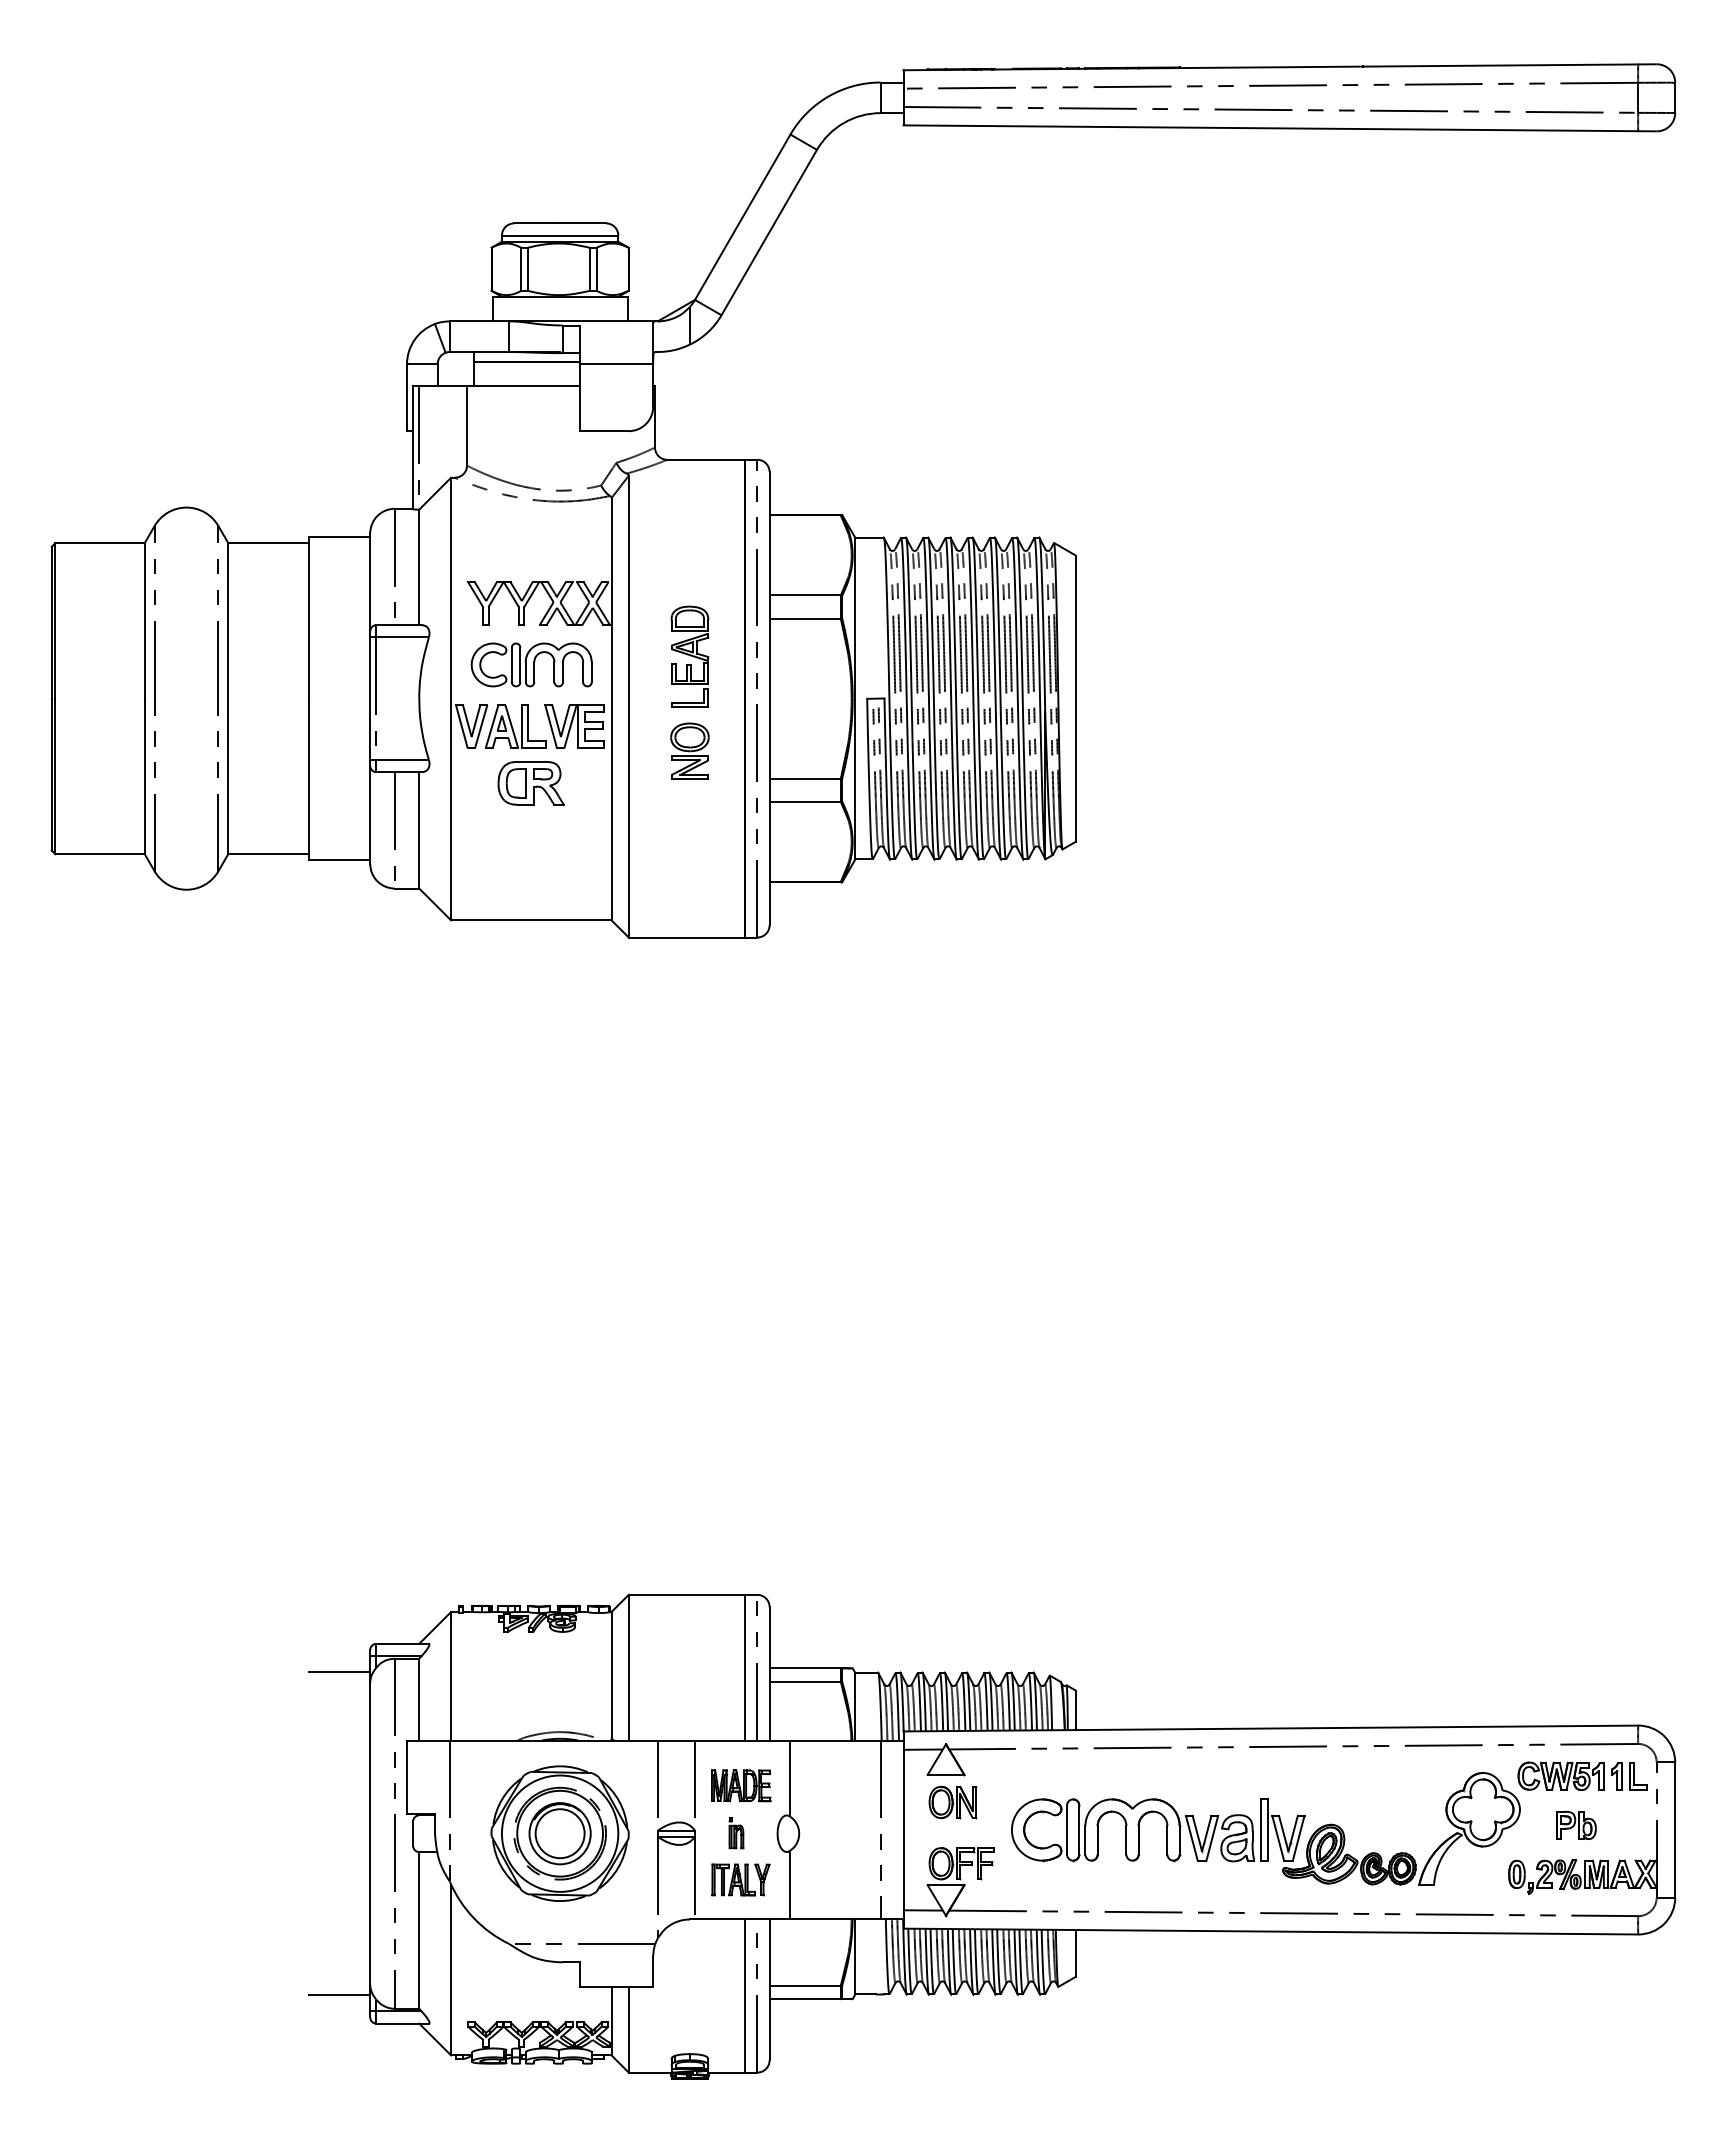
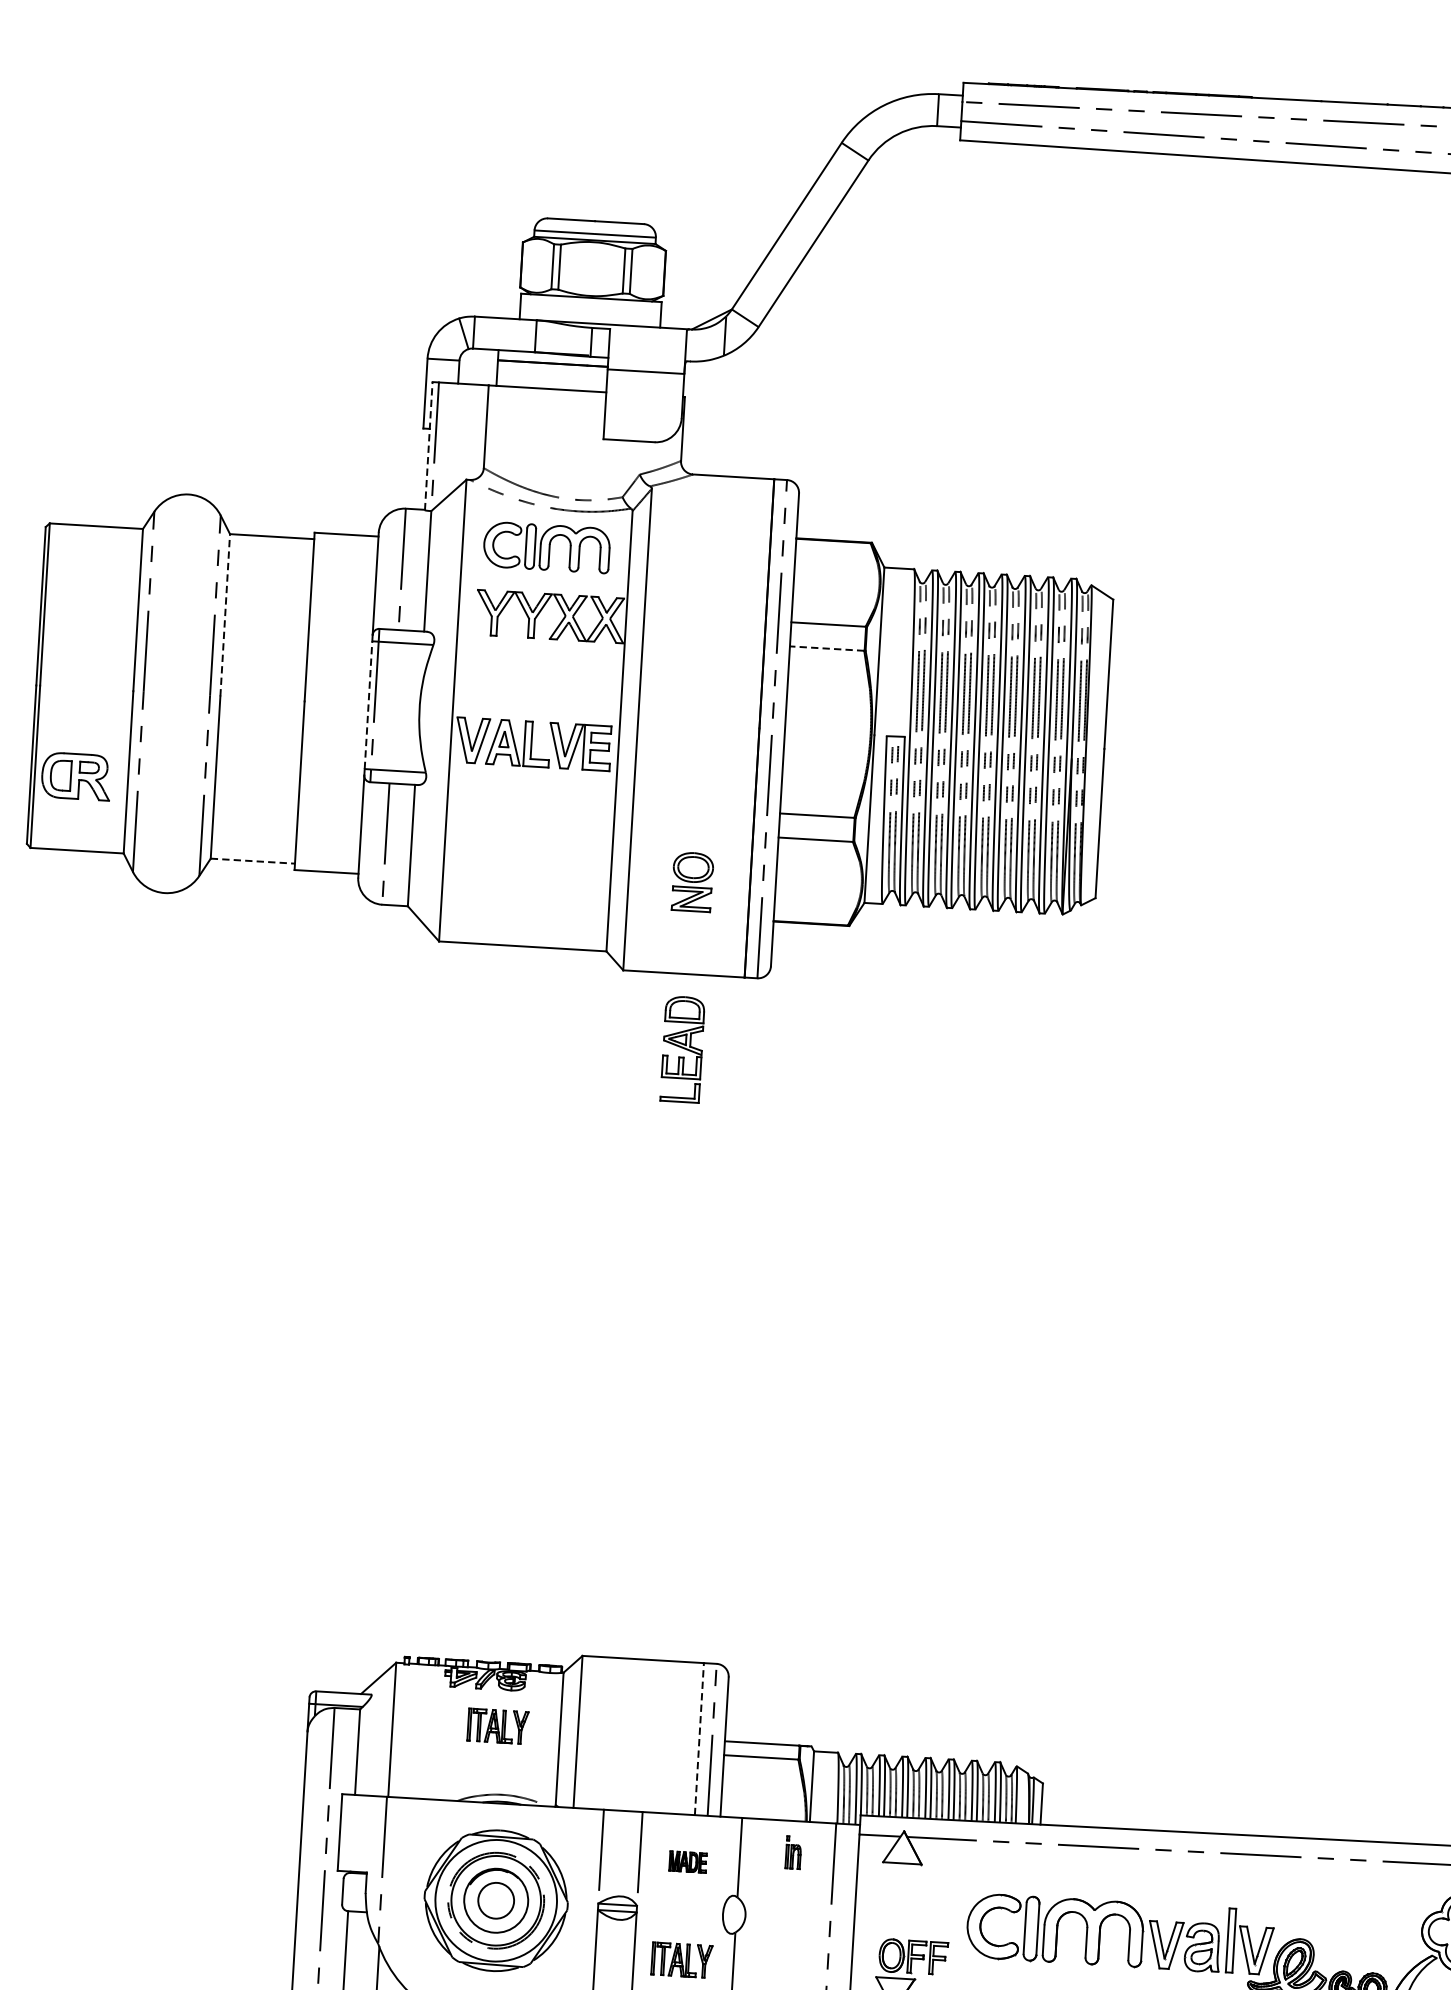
line: (413, 447) -> (429, 445), solid -> dashed
line: (805, 618) -> (827, 648), solid -> dashed
line: (228, 620) -> (225, 614), solid -> dashed
part: (689, 656) -> (682, 1049), moved
part: (531, 664) -> (546, 547), moved
line: (370, 698) -> (368, 705), solid -> dashed
part: (689, 750) -> (692, 881), moved
part: (530, 783) -> (75, 776), moved
line: (269, 854) -> (253, 861), solid -> dashed
part: (551, 1666) -> (497, 1725), added
line: (745, 1667) -> (699, 1738), solid -> dashed
line: (339, 1672) -> (276, 1718), removed
part: (741, 1785) -> (688, 1861), size x0.6
part: (952, 1802) -> (907, 1892), removed
circle: (559, 1833) -> (495, 1900), size x0.7
part: (736, 1833) -> (793, 1853), moved

